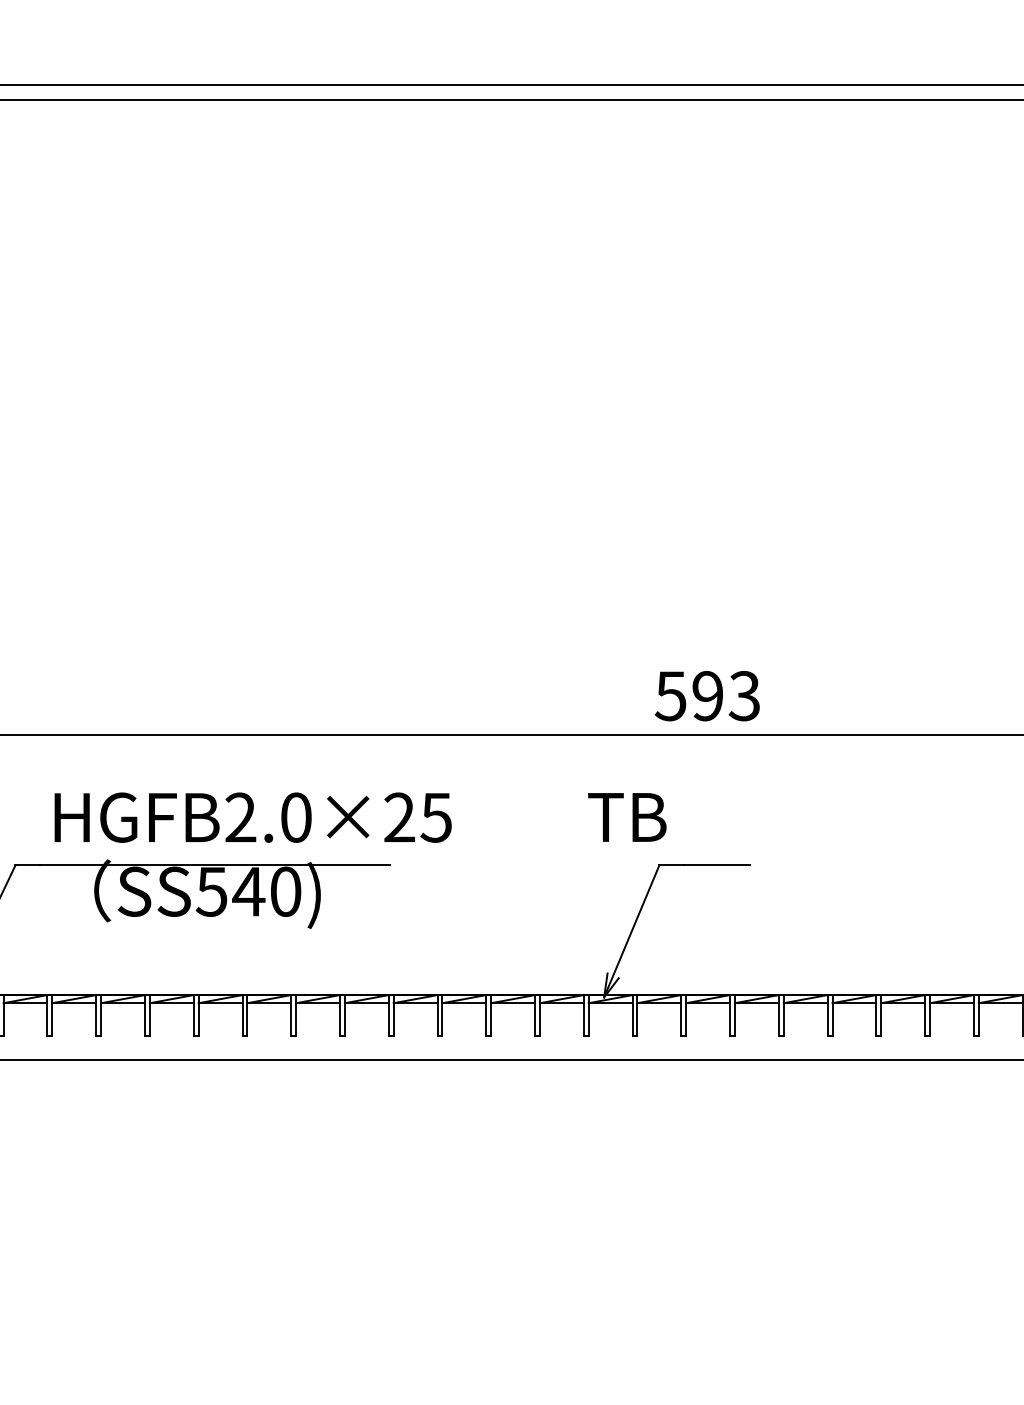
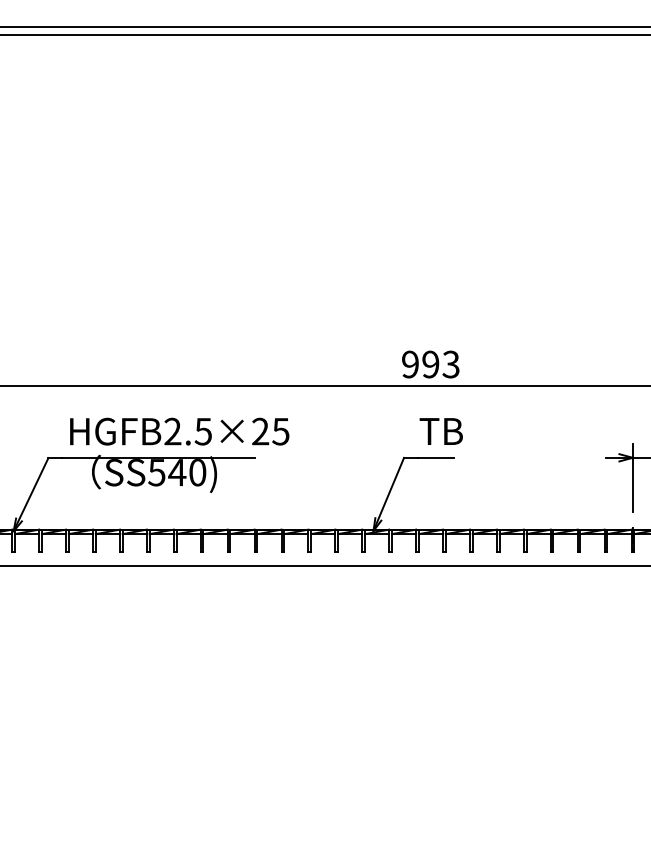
text: (669, 696) -> (409, 364), 593 -> 993
text: (294, 817) -> (202, 431), HGFB2.0×25 -> HGFB2.5×25
text: (625, 817) -> (440, 431), moved

